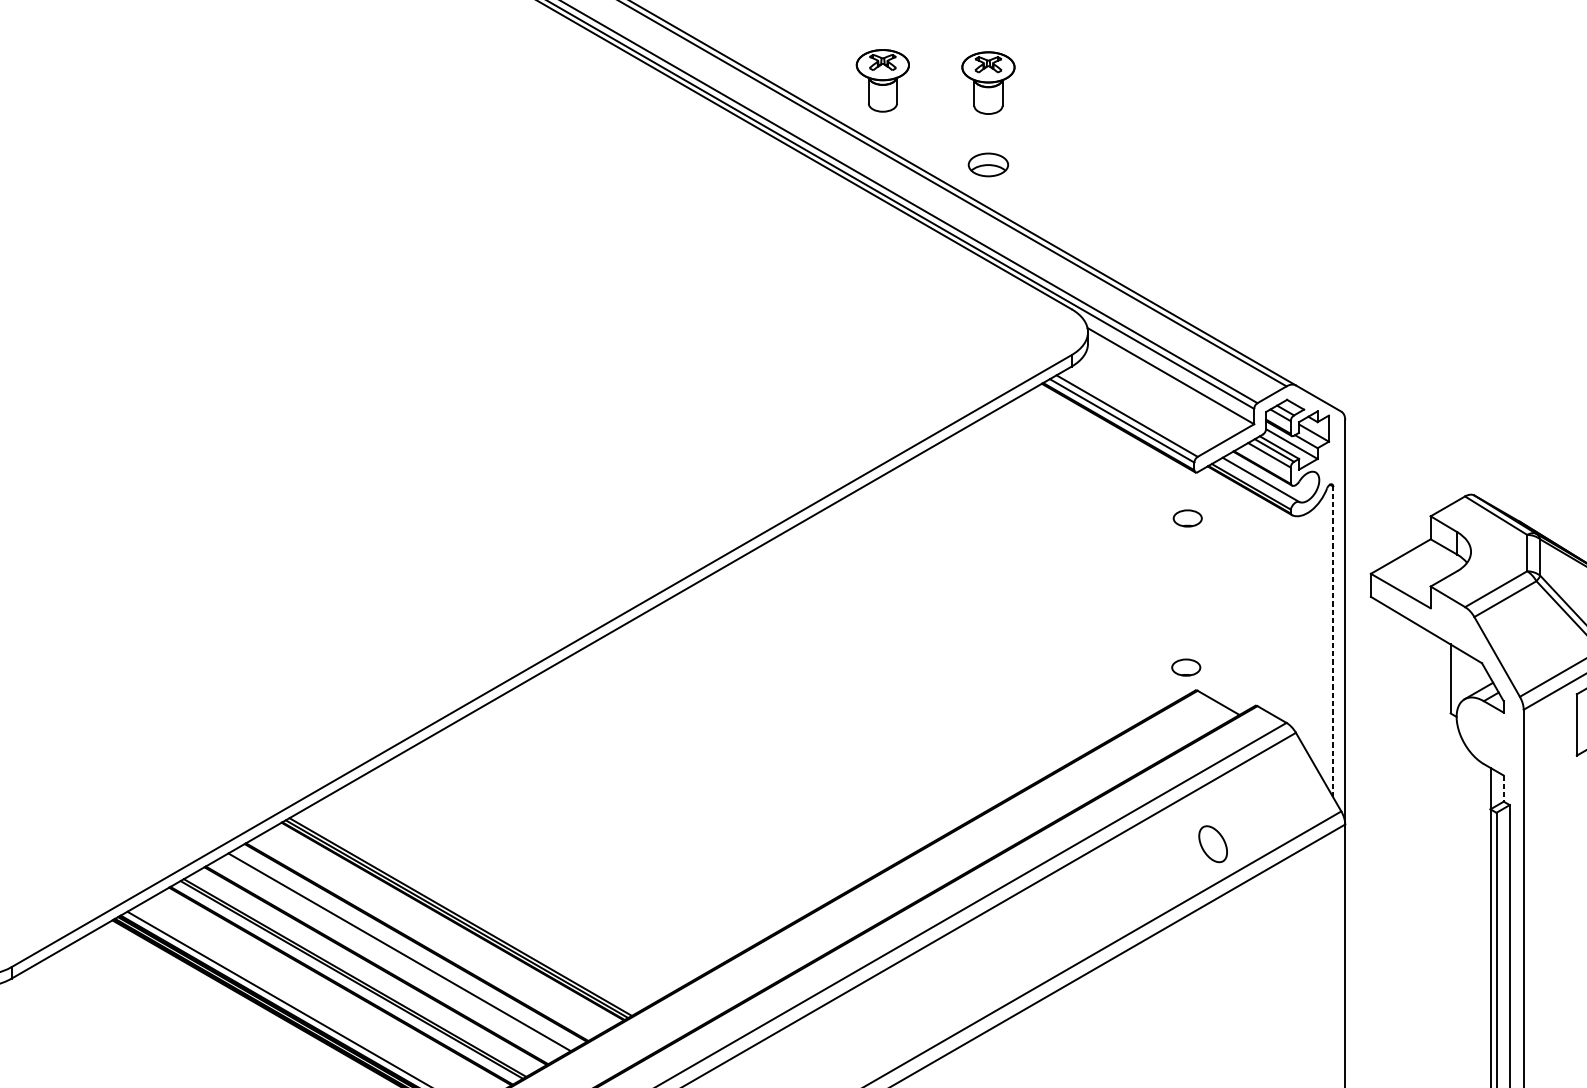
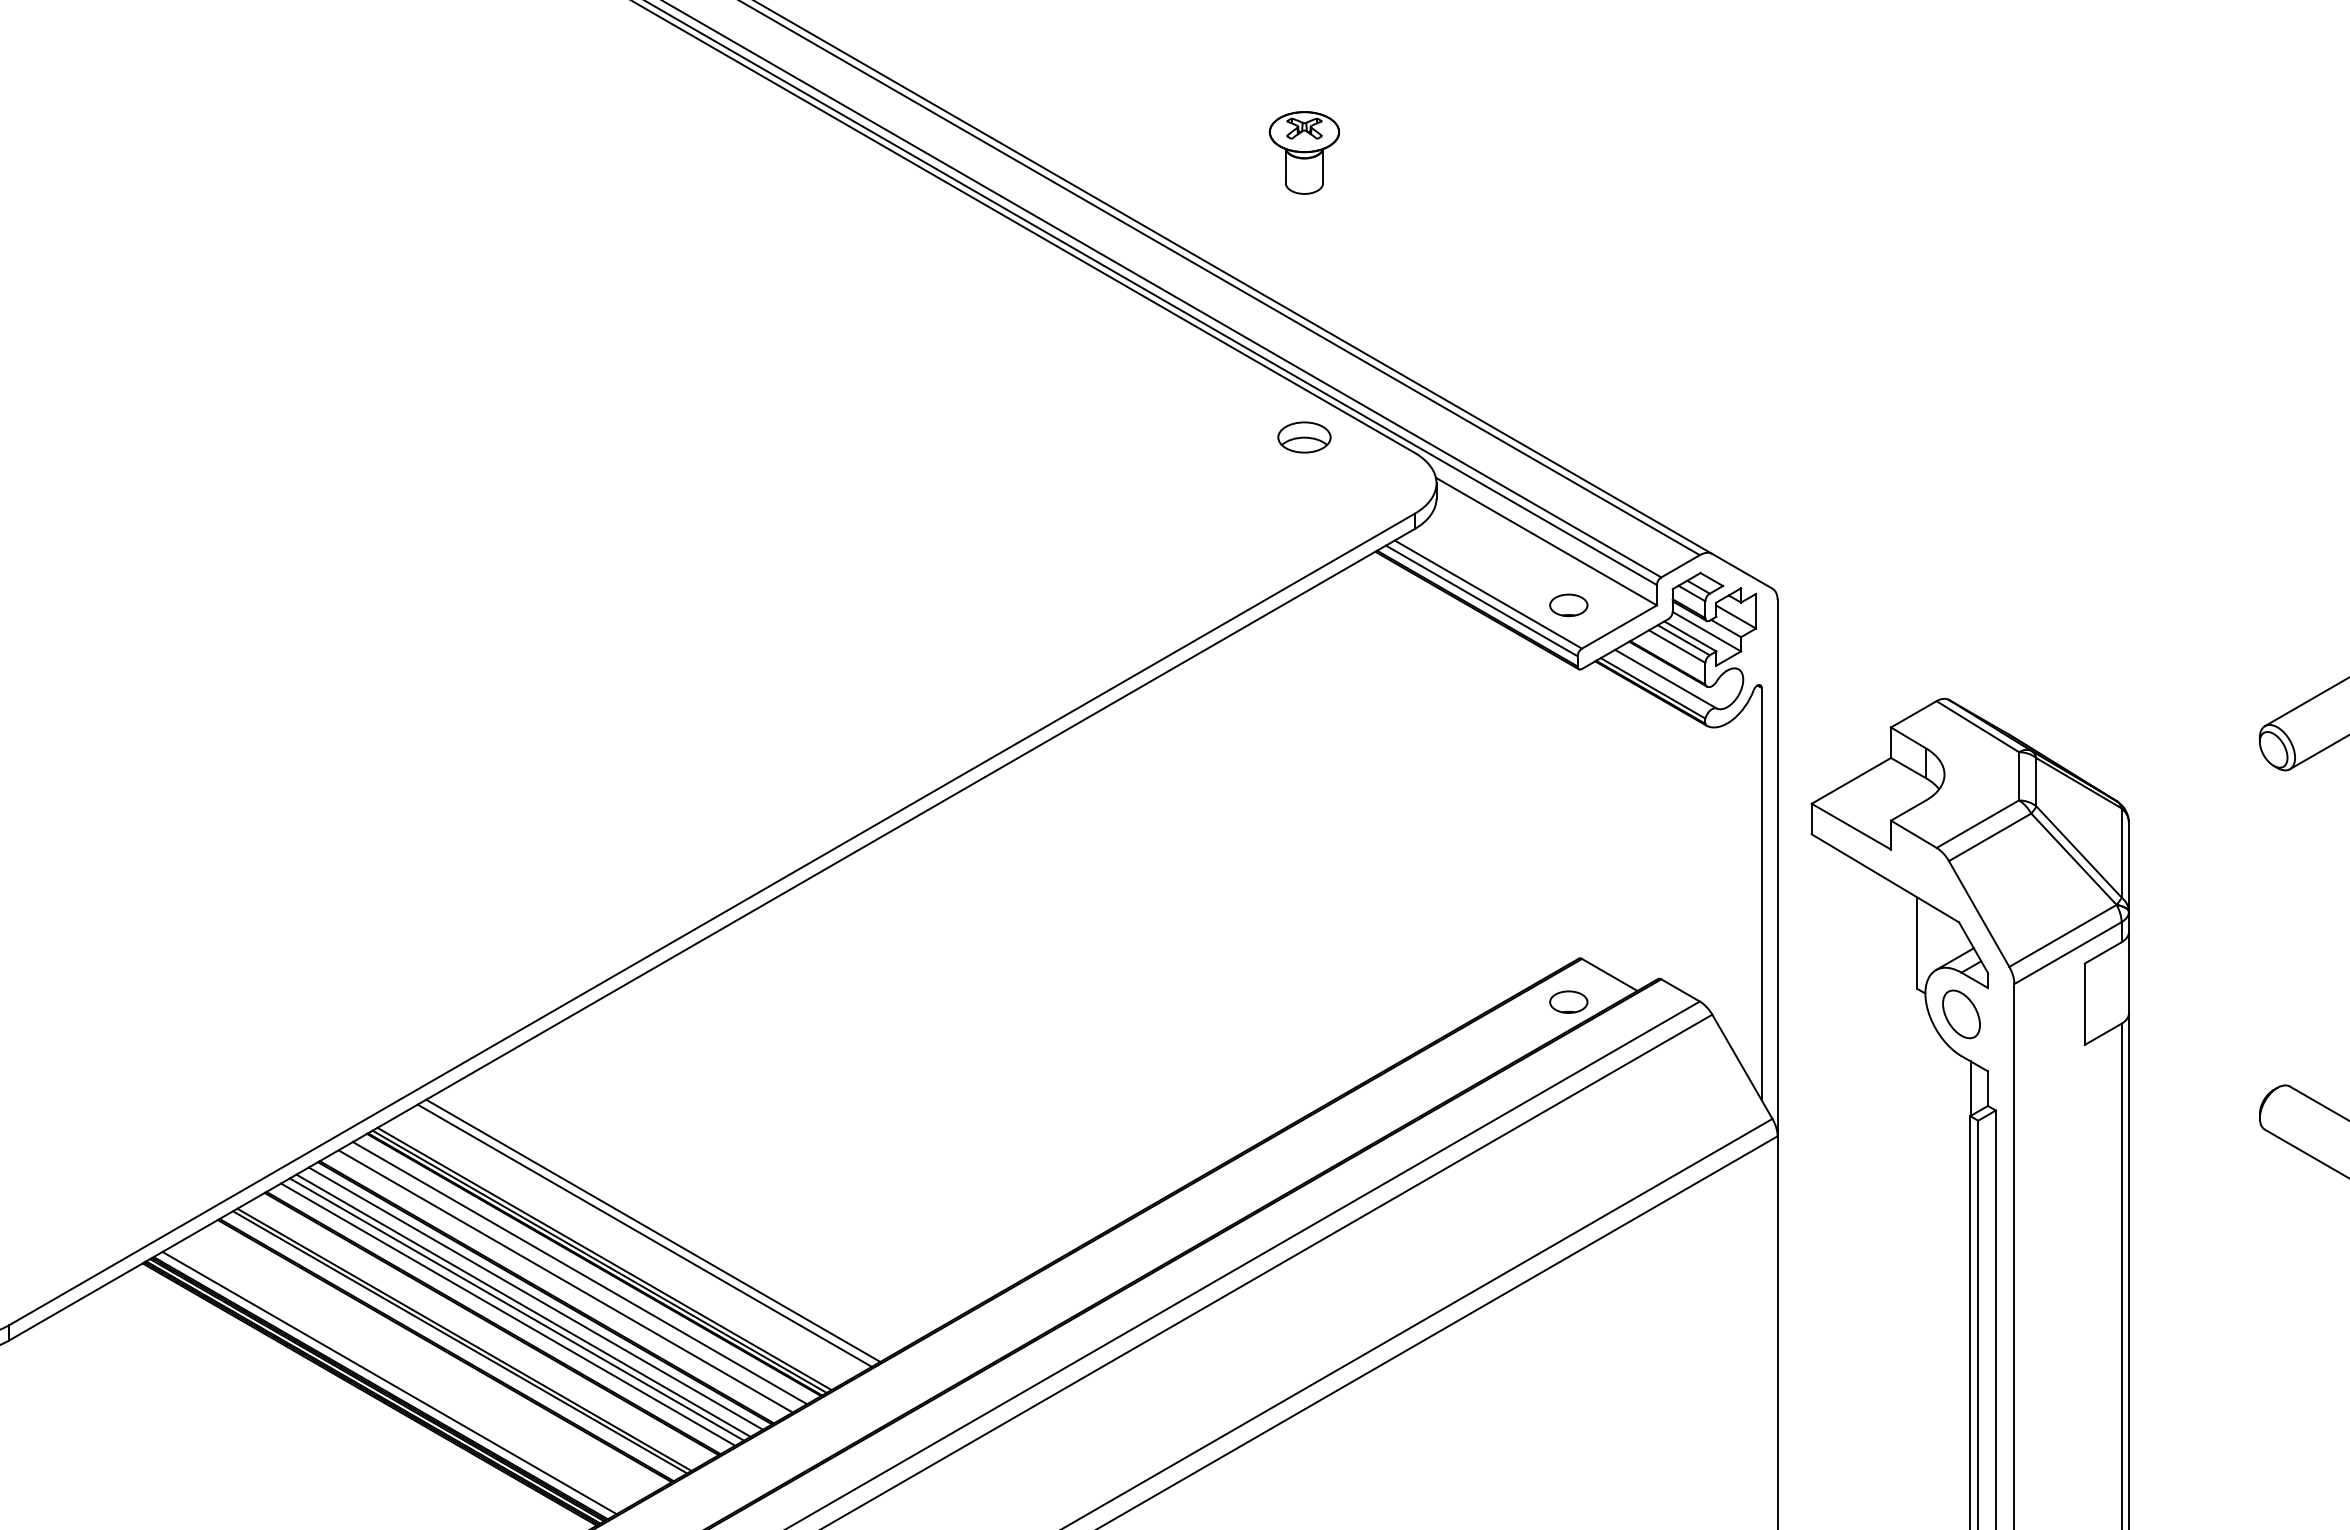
part: (882, 80) -> (1163, 149), removed
part: (988, 164) -> (1304, 437), moved
part: (1187, 518) -> (1568, 605), moved
line: (1333, 641) -> (1761, 893), dashed -> solid
part: (1186, 667) -> (1568, 1001), moved
line: (1503, 789) -> (1987, 1089), dashed -> solid
part: (1213, 844) -> (1961, 1014), moved
line: (497, 895) -> (653, 1230), added
line: (490, 899) -> (644, 1235), added
line: (441, 927) -> (579, 1273), added
line: (431, 934) -> (565, 1281), added
line: (408, 946) -> (535, 1298), added
line: (394, 955) -> (516, 1309), added
line: (388, 958) -> (508, 1314), added

